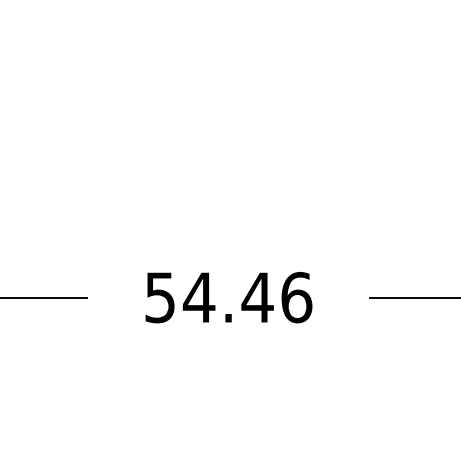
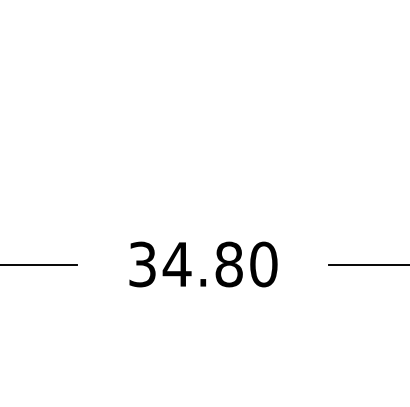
text: (228, 297) -> (203, 264), 54.46 -> 34.80

